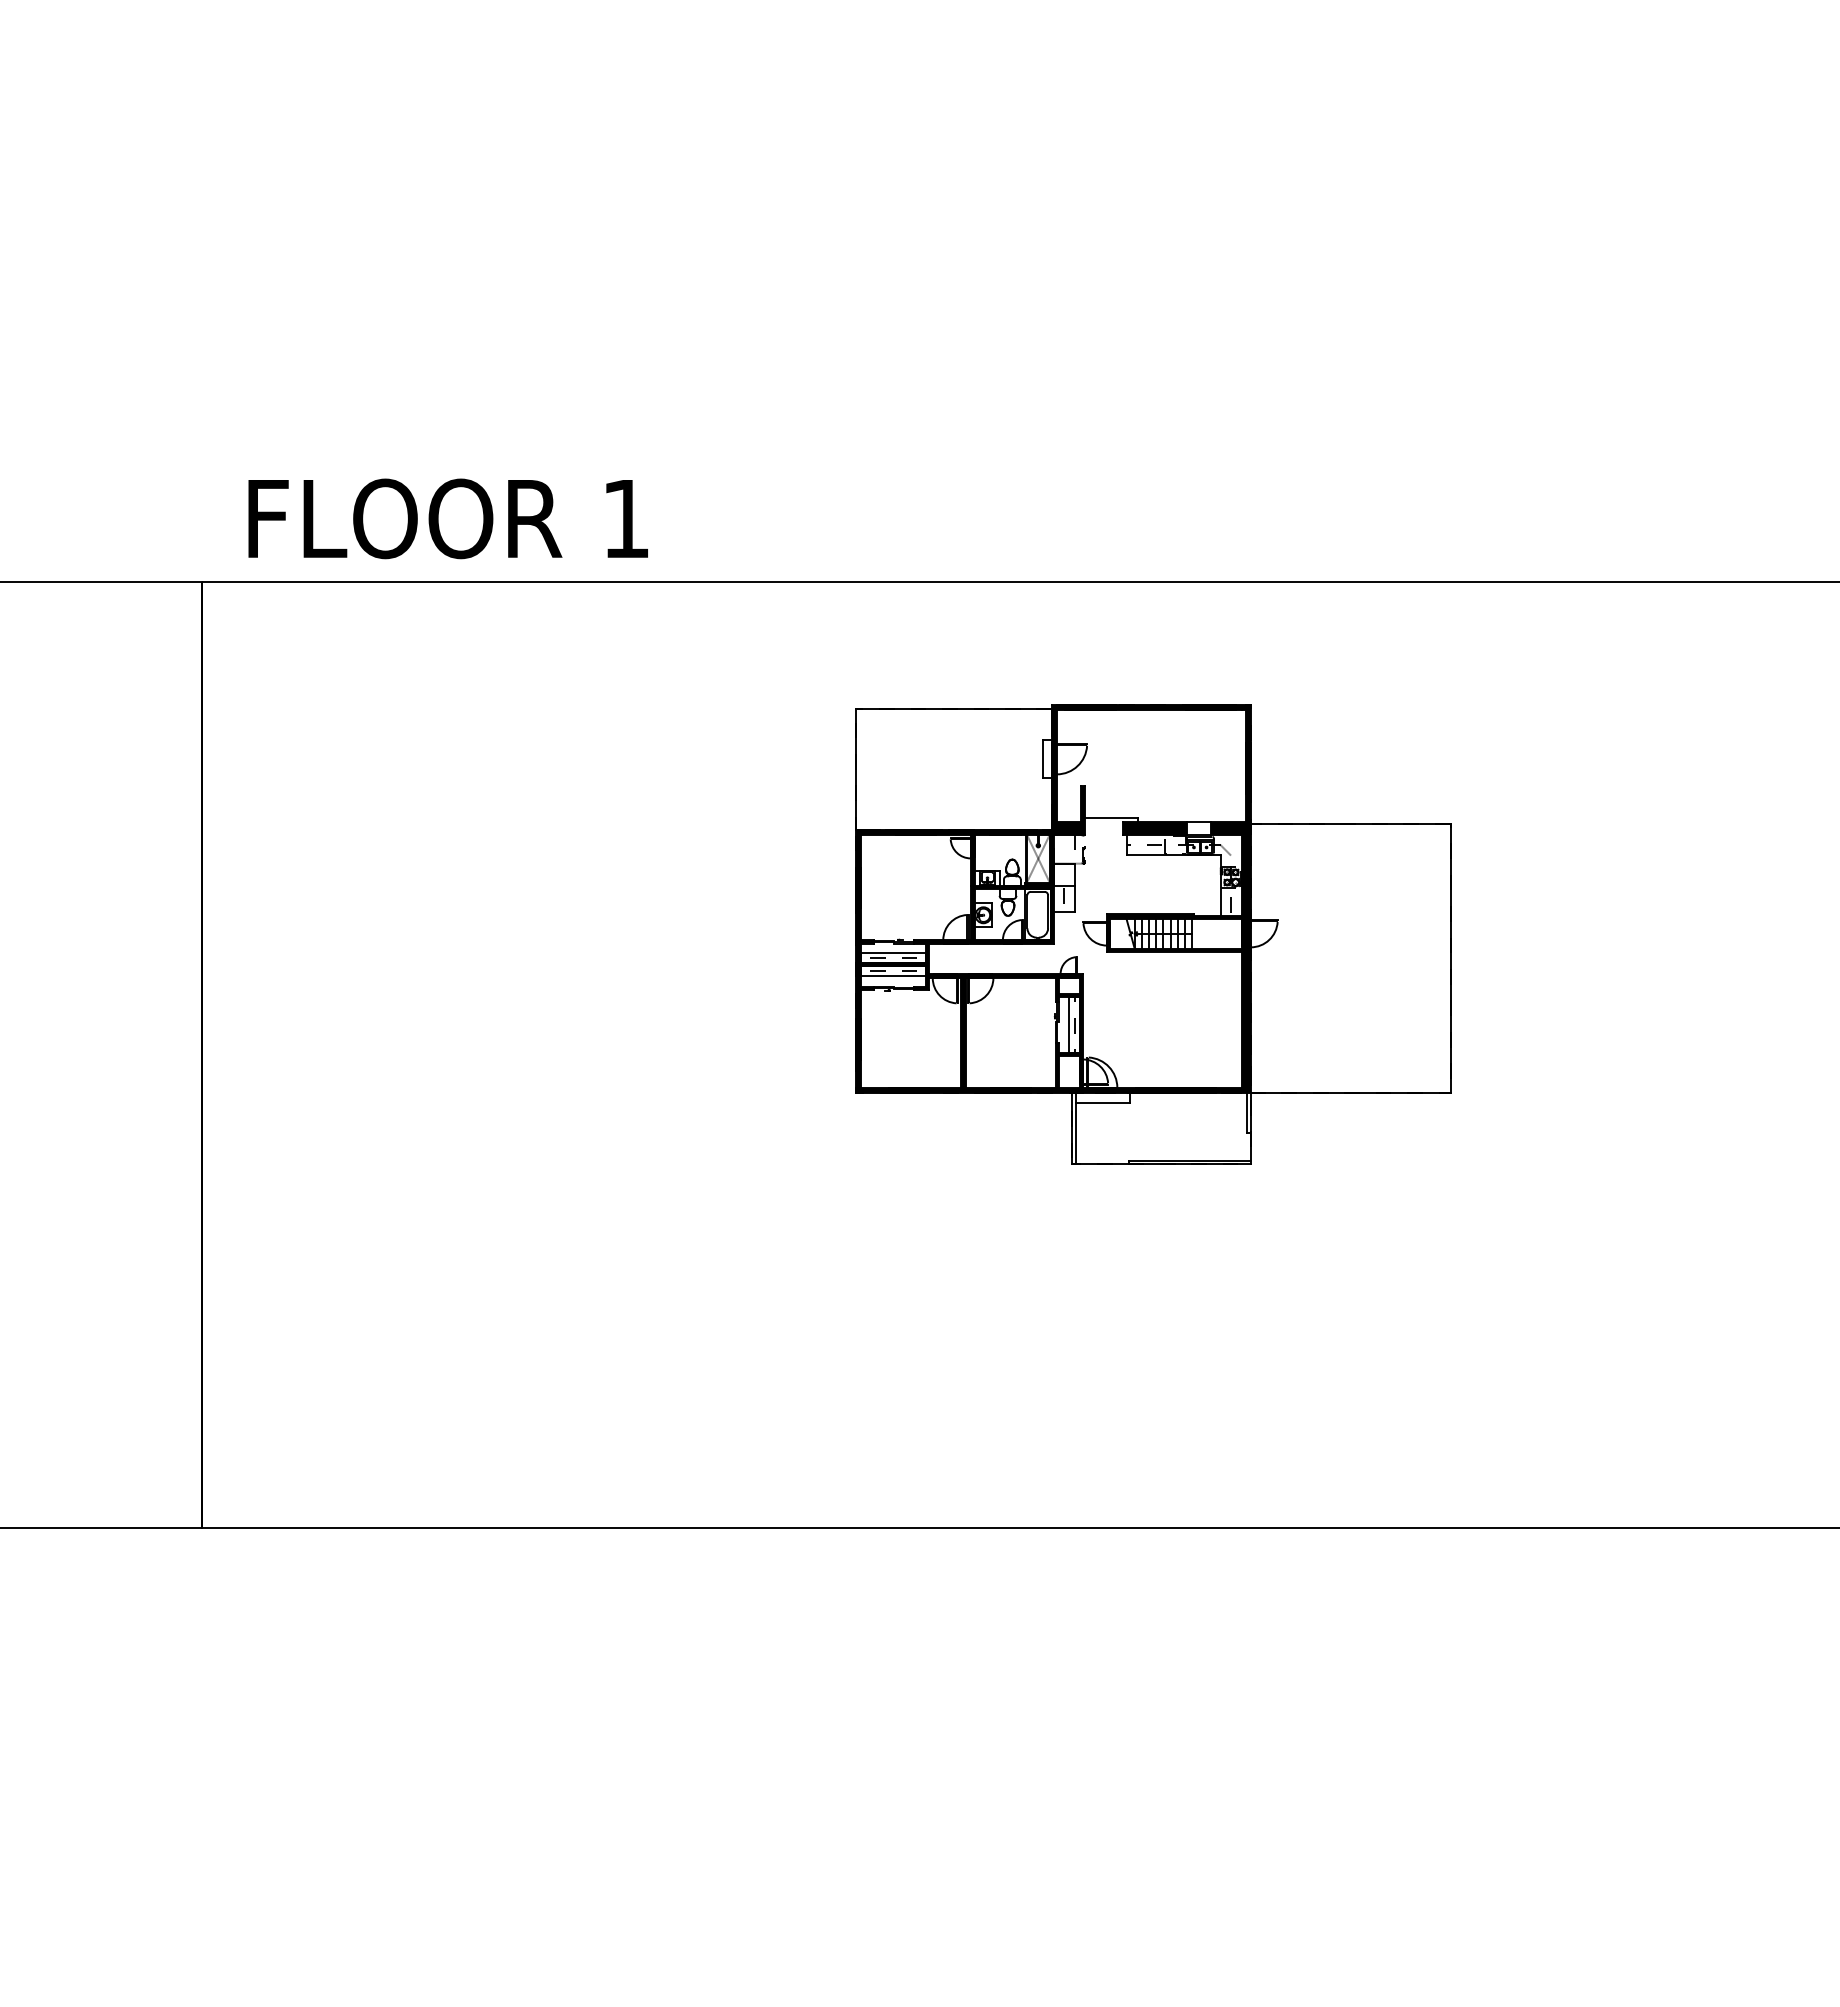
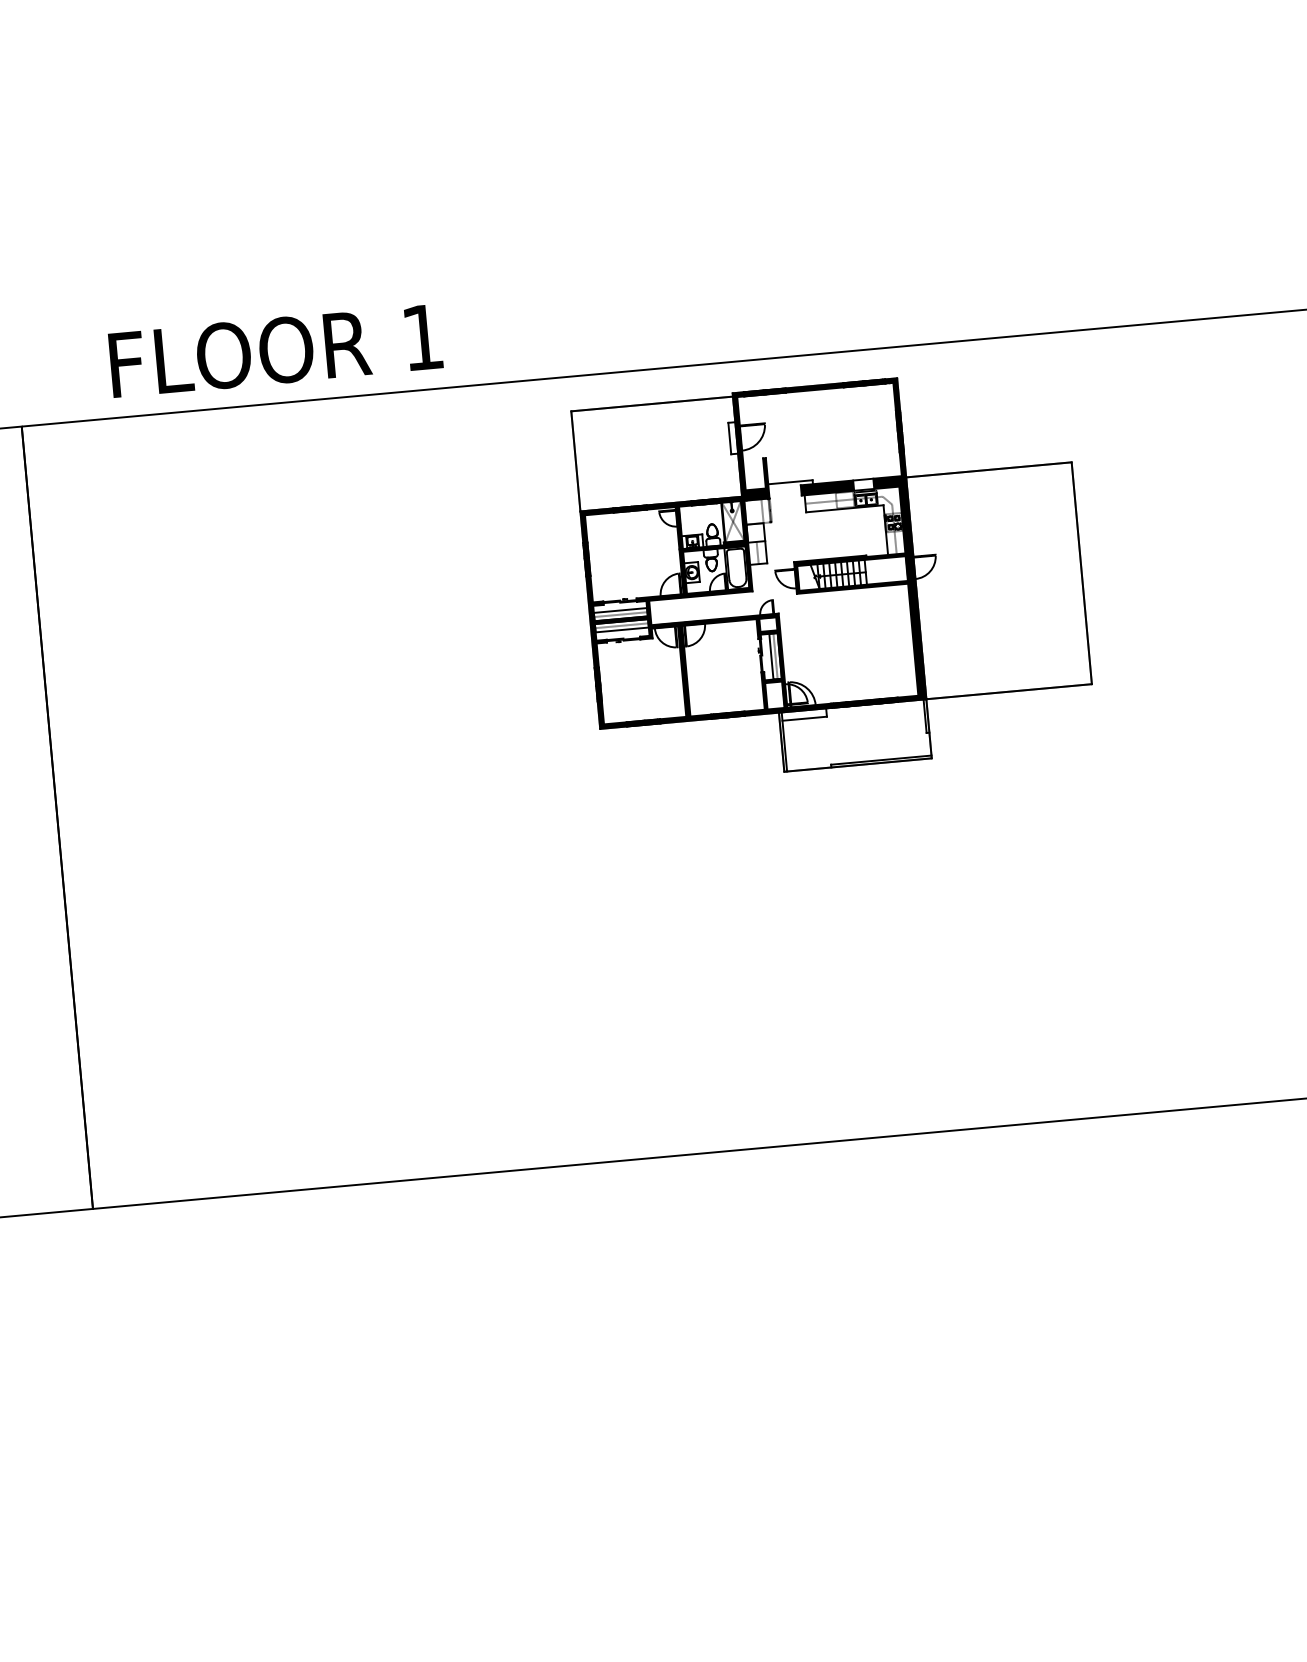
text: (447, 518) -> (275, 350), moved
part: (1153, 934) -> (834, 575), moved

